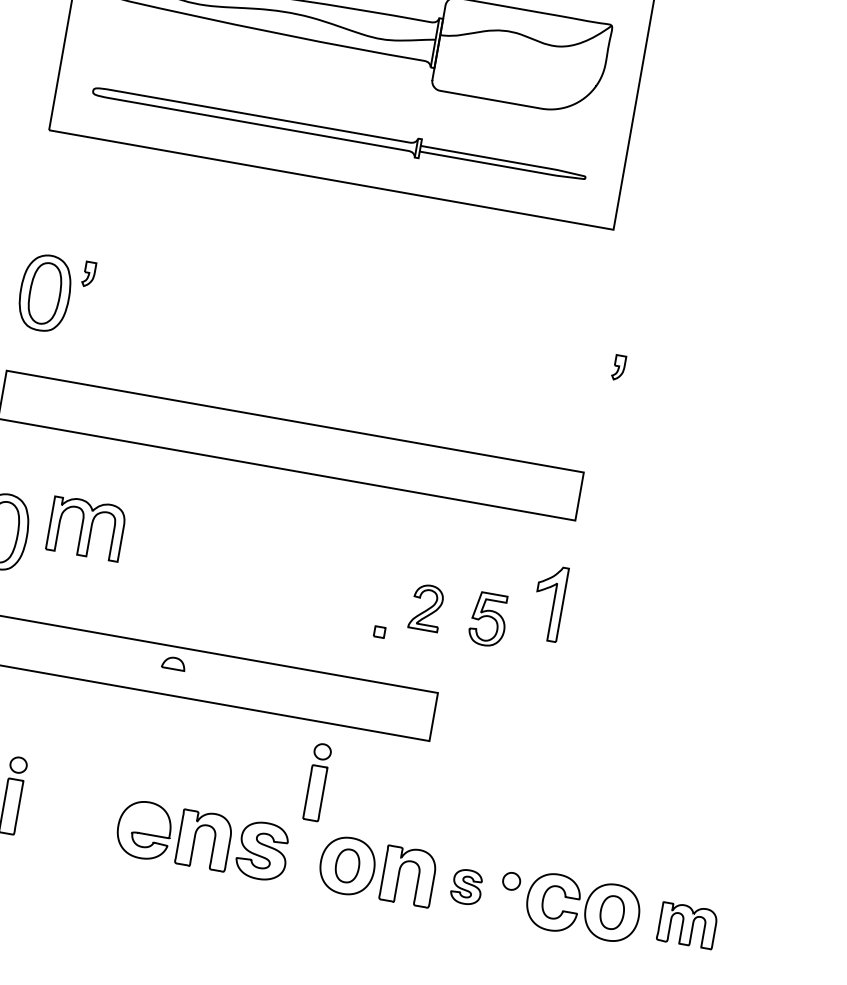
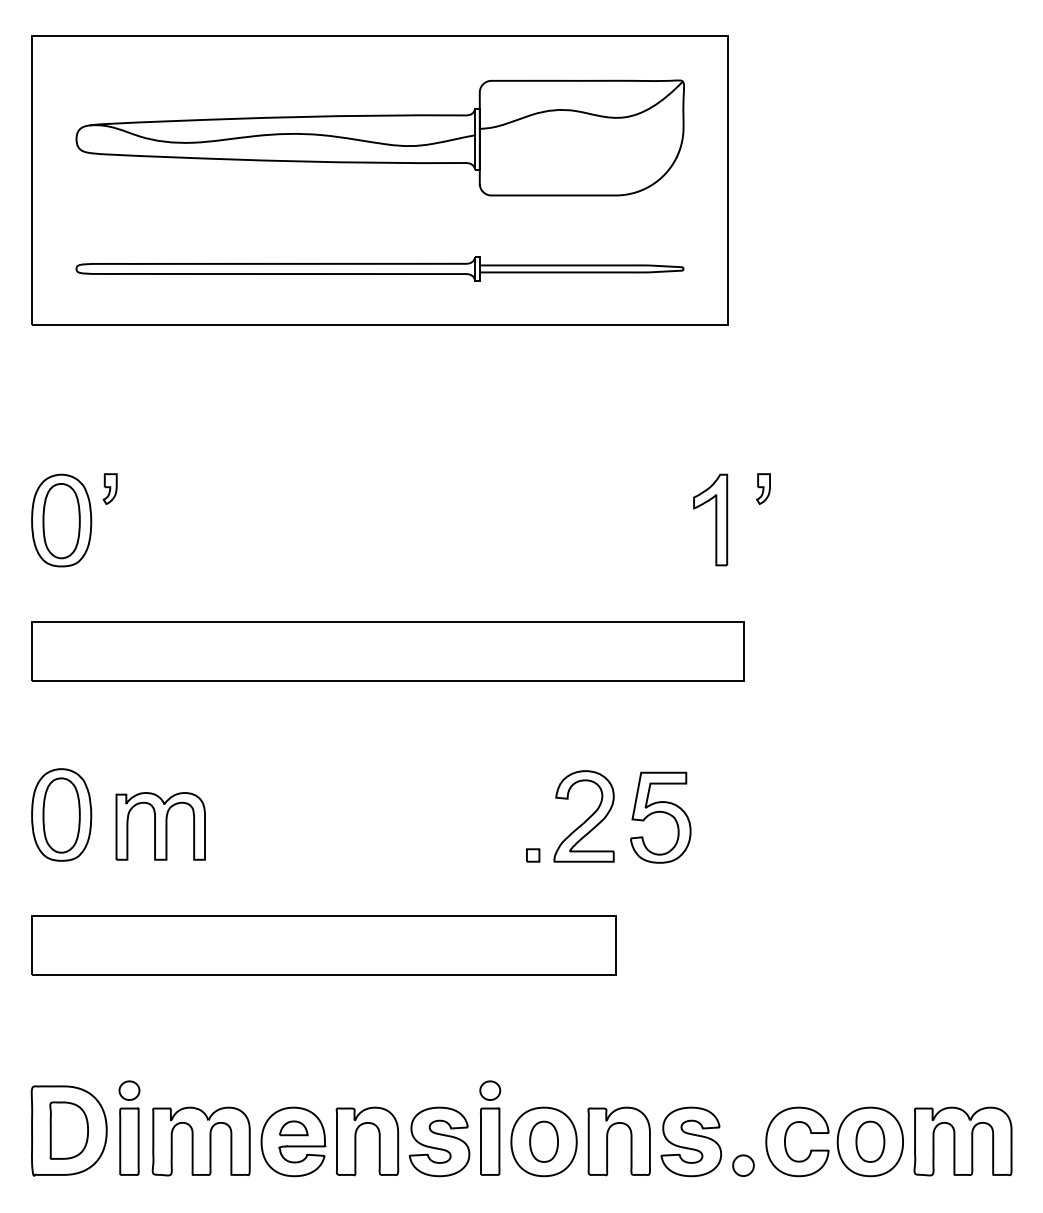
part: (86, 528) -> (160, 826), moved
part: (549, 602) -> (710, 519), moved
part: (426, 607) -> (583, 816), size x1.67
part: (488, 619) -> (660, 817), size x1.43
part: (173, 663) -> (293, 1128), moved
part: (317, 781) -> (490, 1127), moved
part: (68, 816) -> (200, 1141), added
part: (511, 881) -> (743, 1165), moved
part: (466, 886) -> (690, 1141), size x1.67
part: (686, 925) -> (962, 1141), size x1.43

